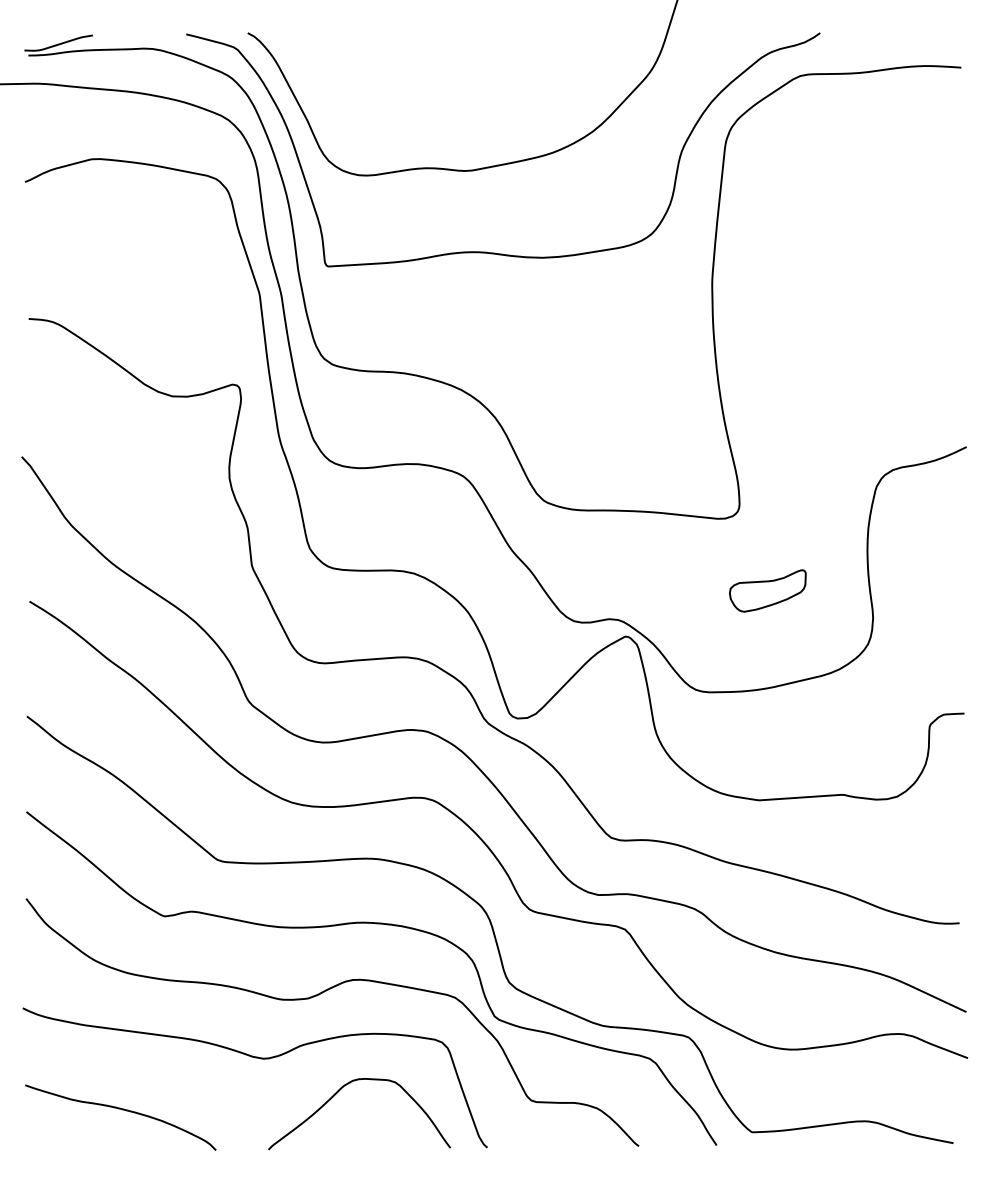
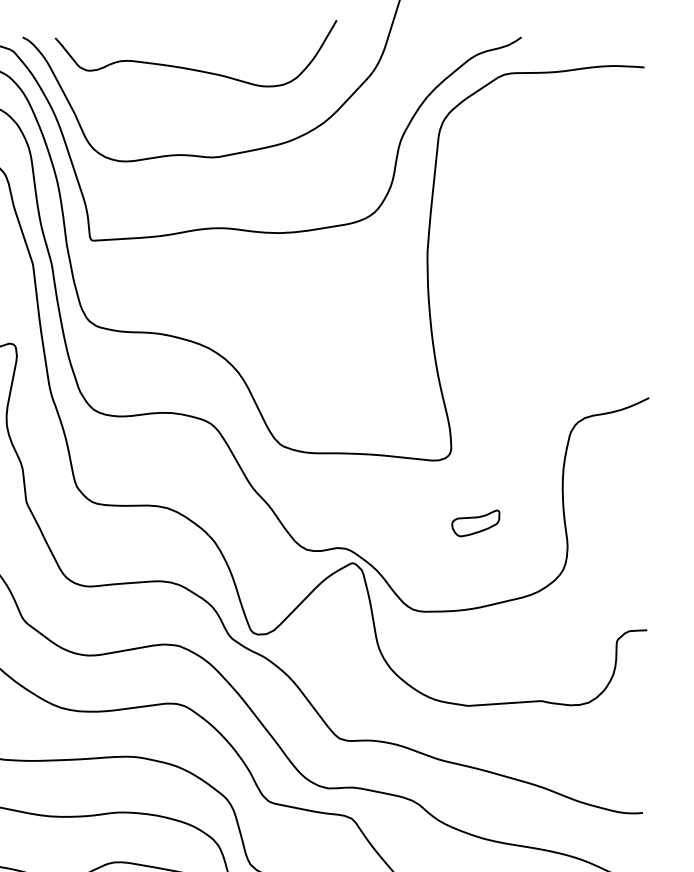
curve: (445, 69) -> (195, 69), added
part: (767, 590) -> (475, 523), size x0.71

